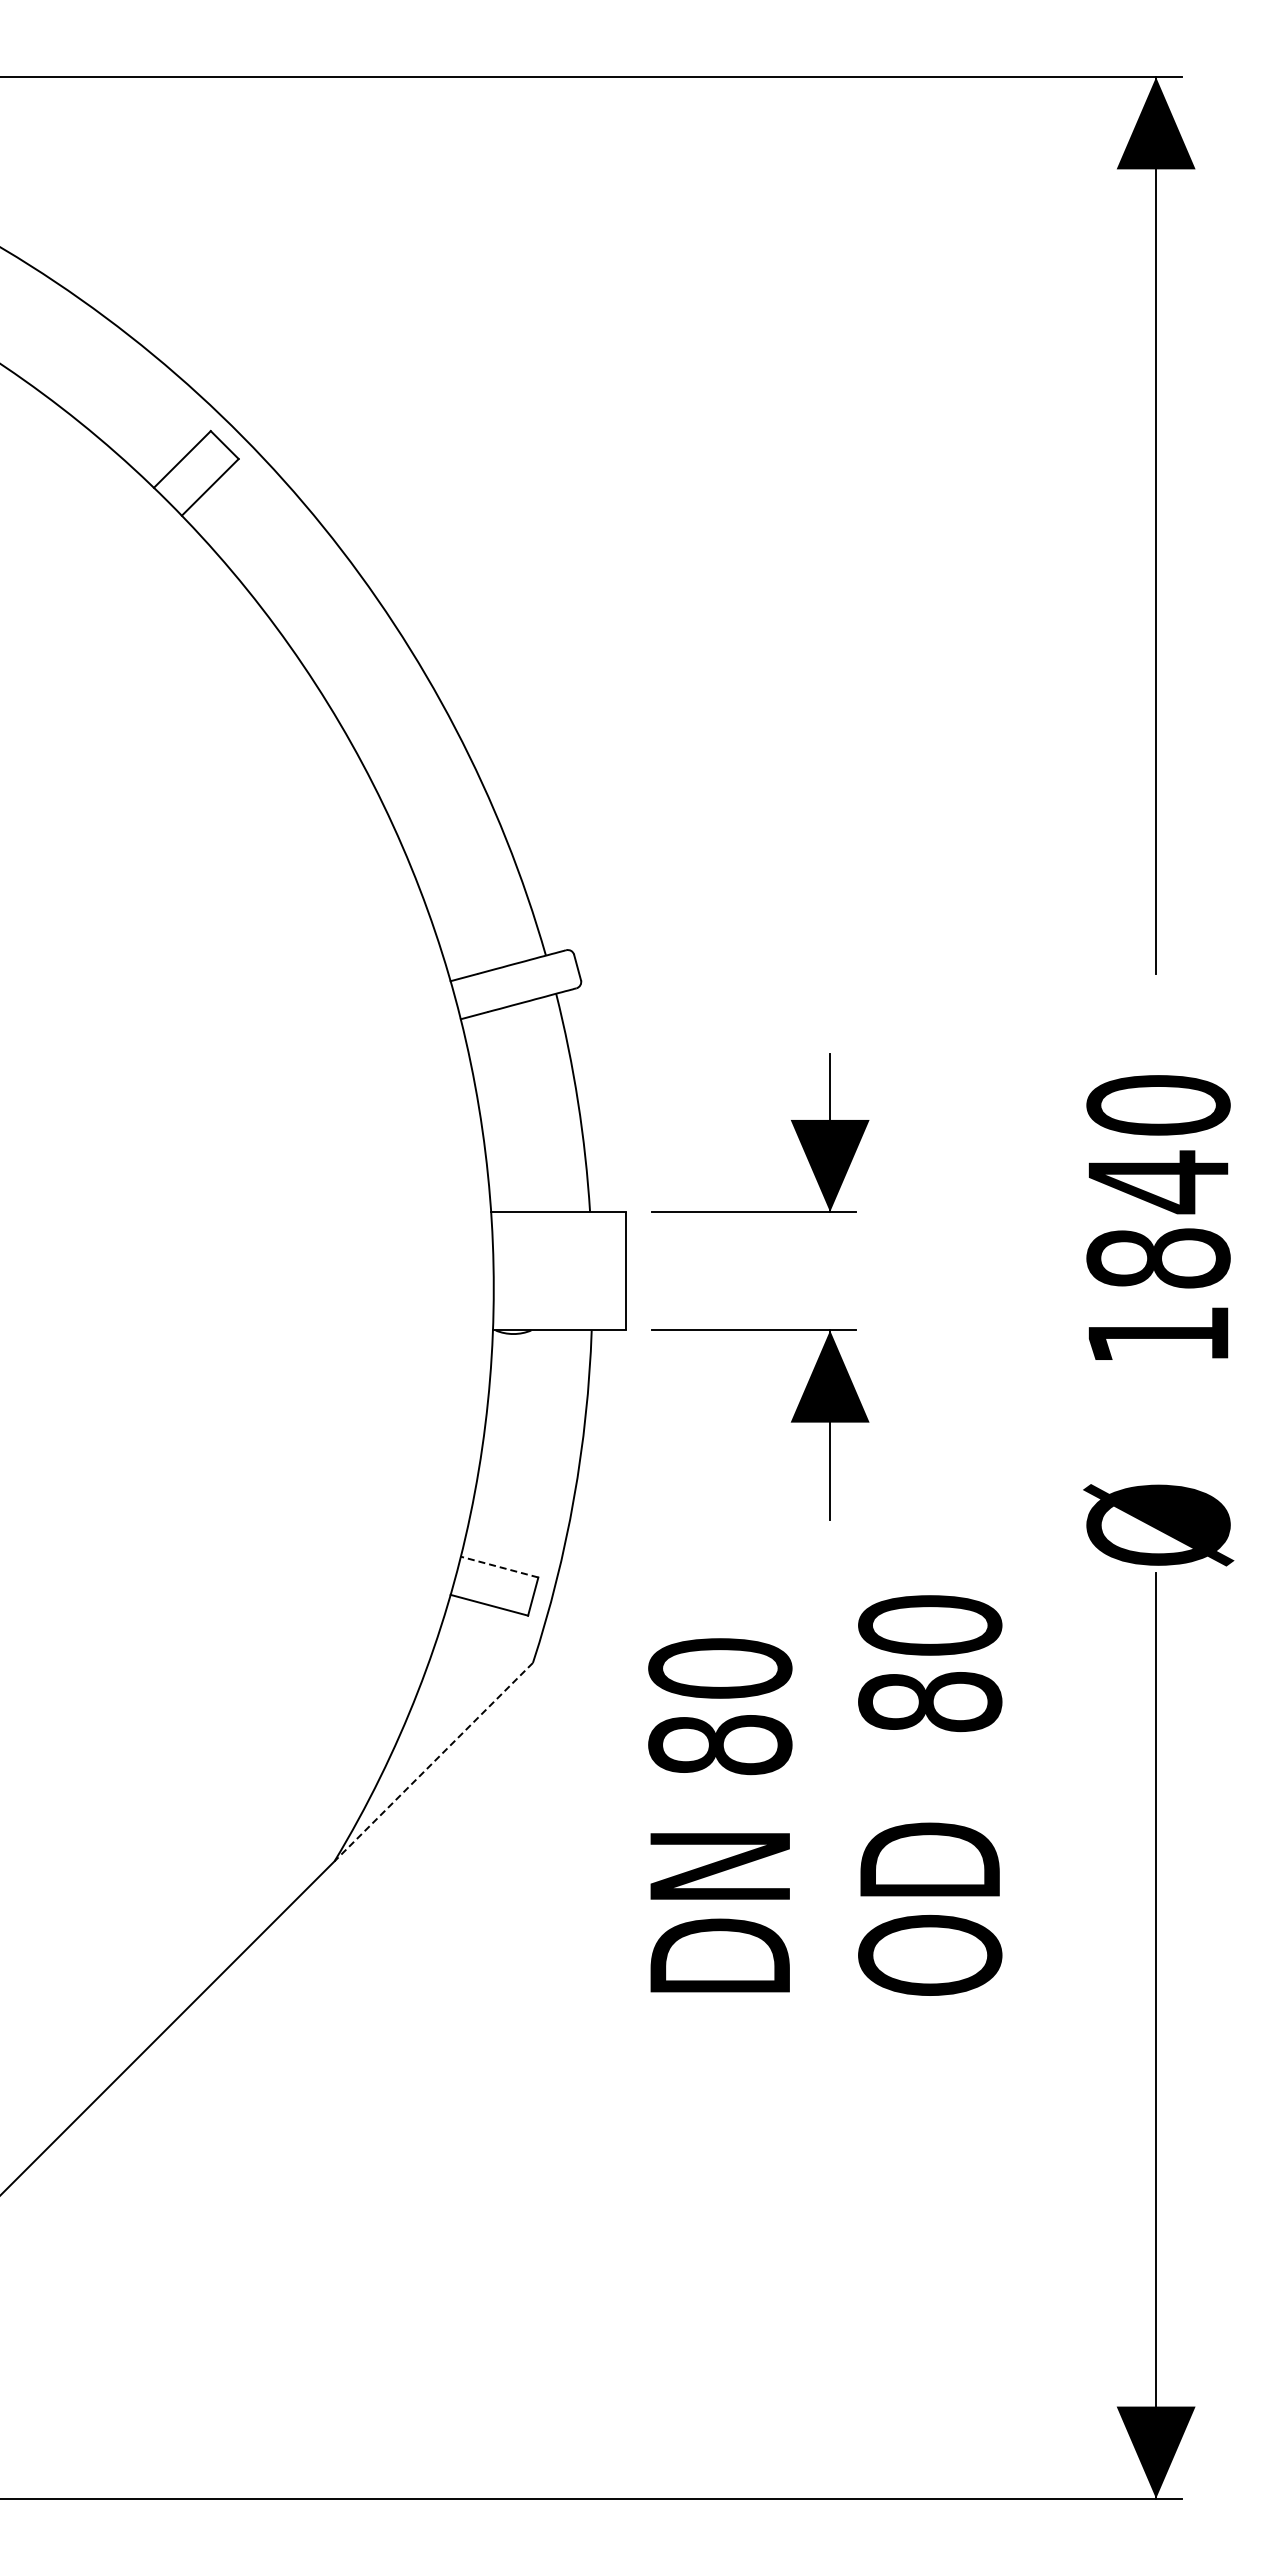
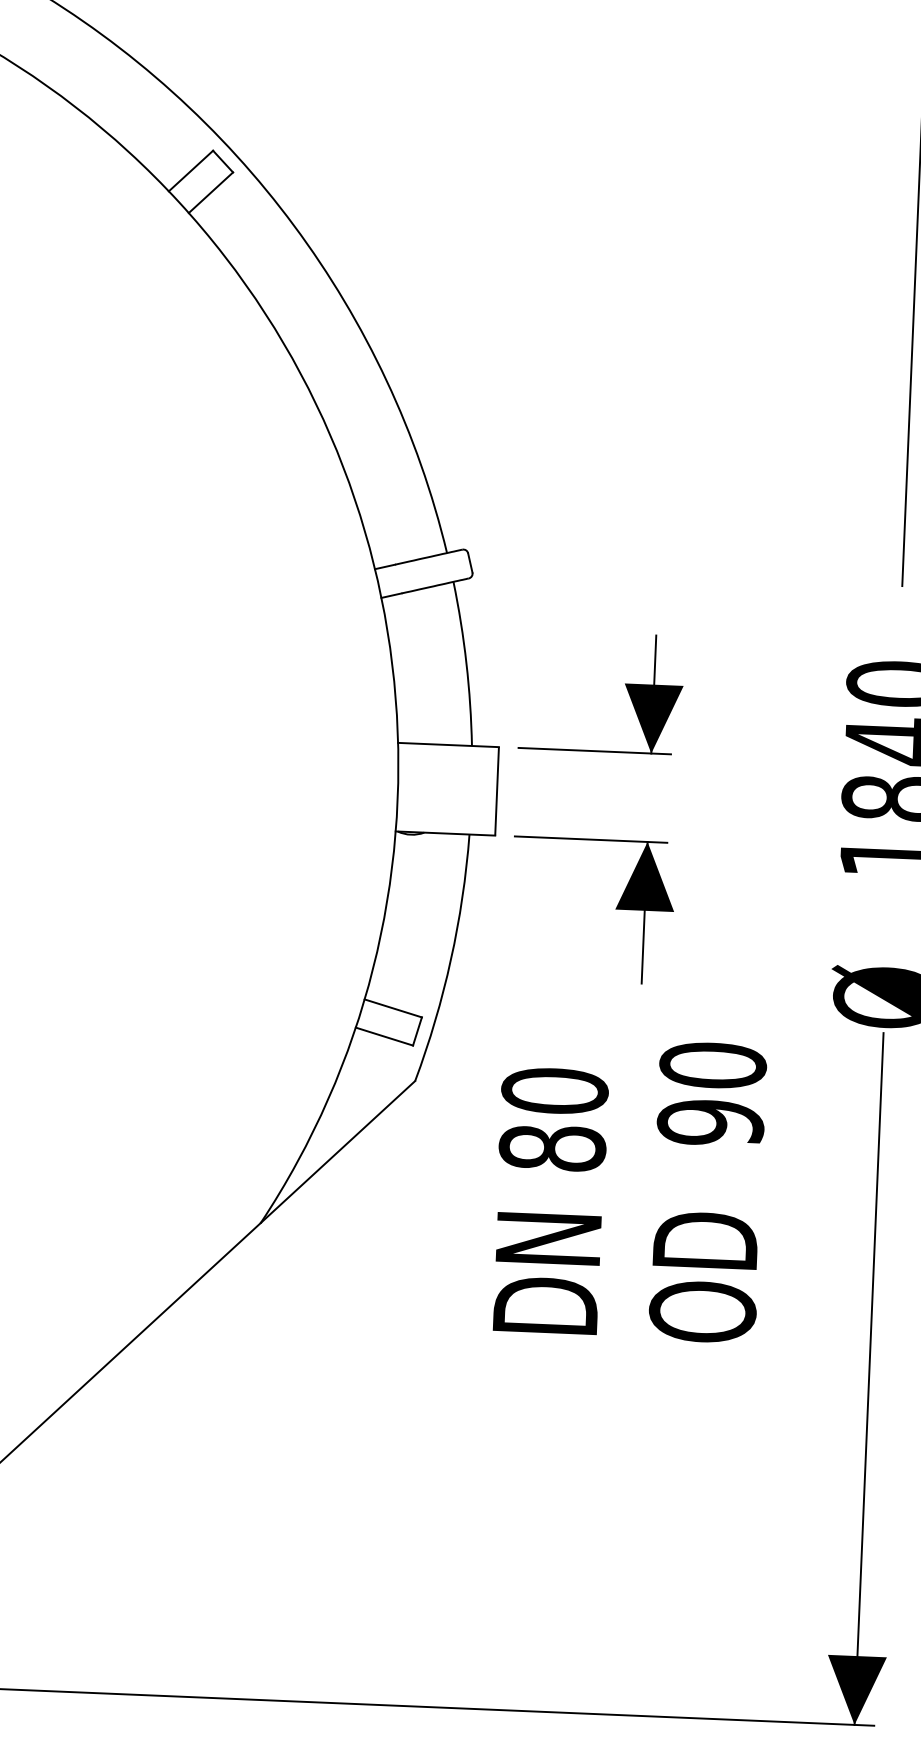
line: (499, 1566) -> (393, 1007), dashed -> solid
text: (930, 1702) -> (710, 1123), 80 -> 90
line: (433, 1762) -> (337, 1152), dashed -> solid

